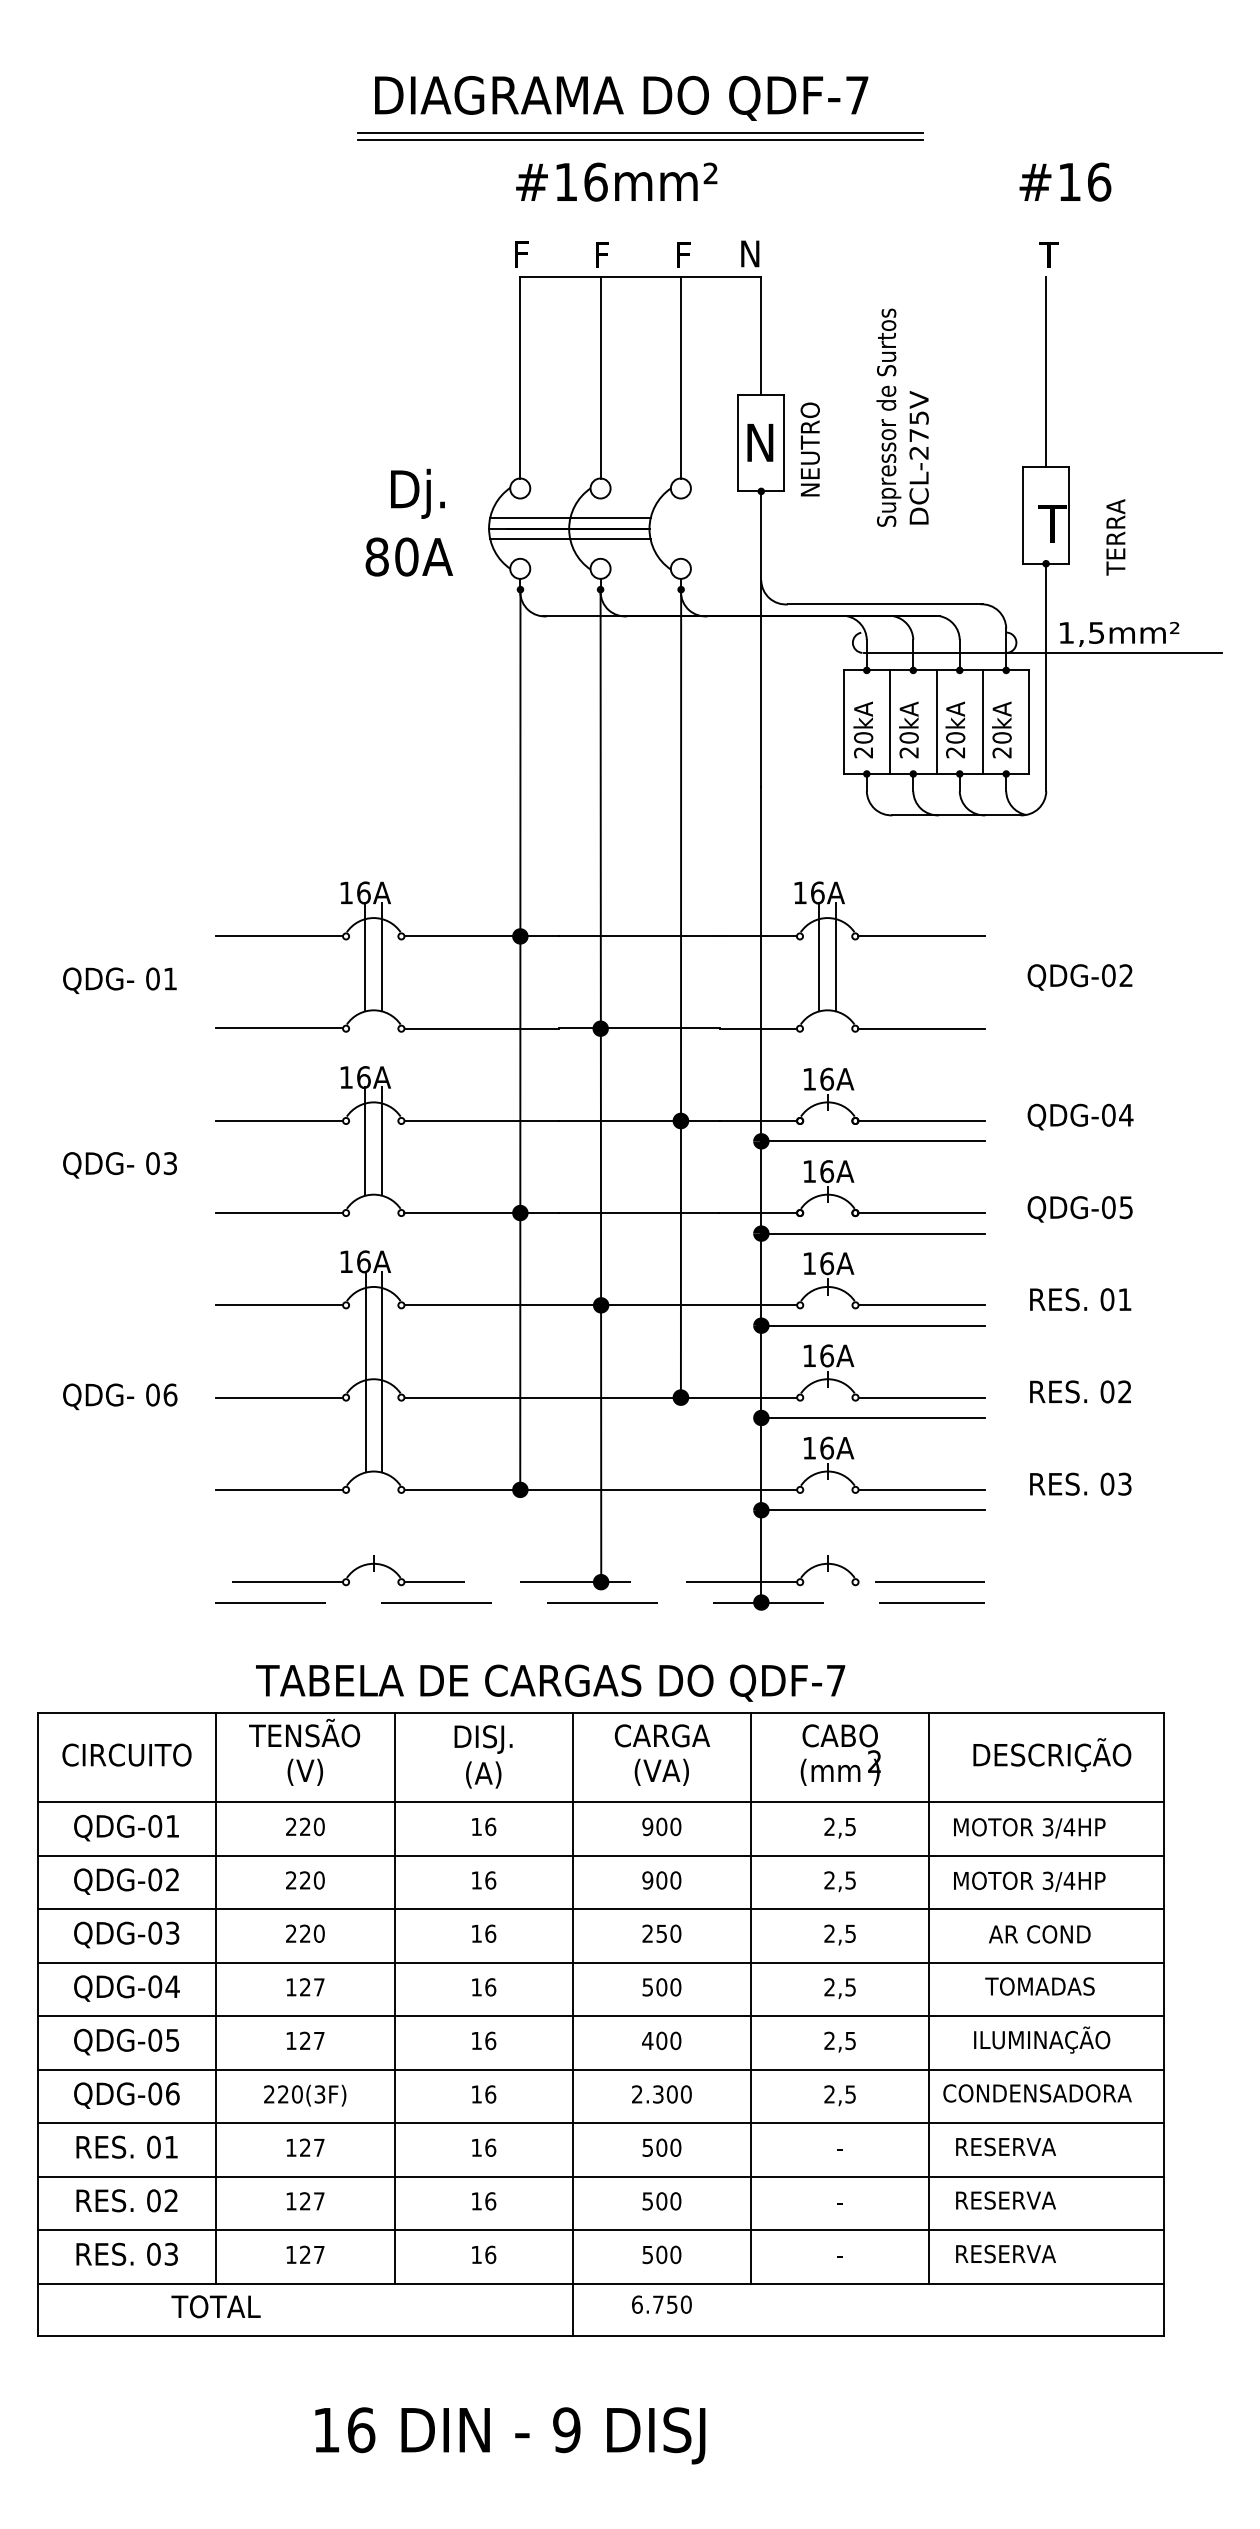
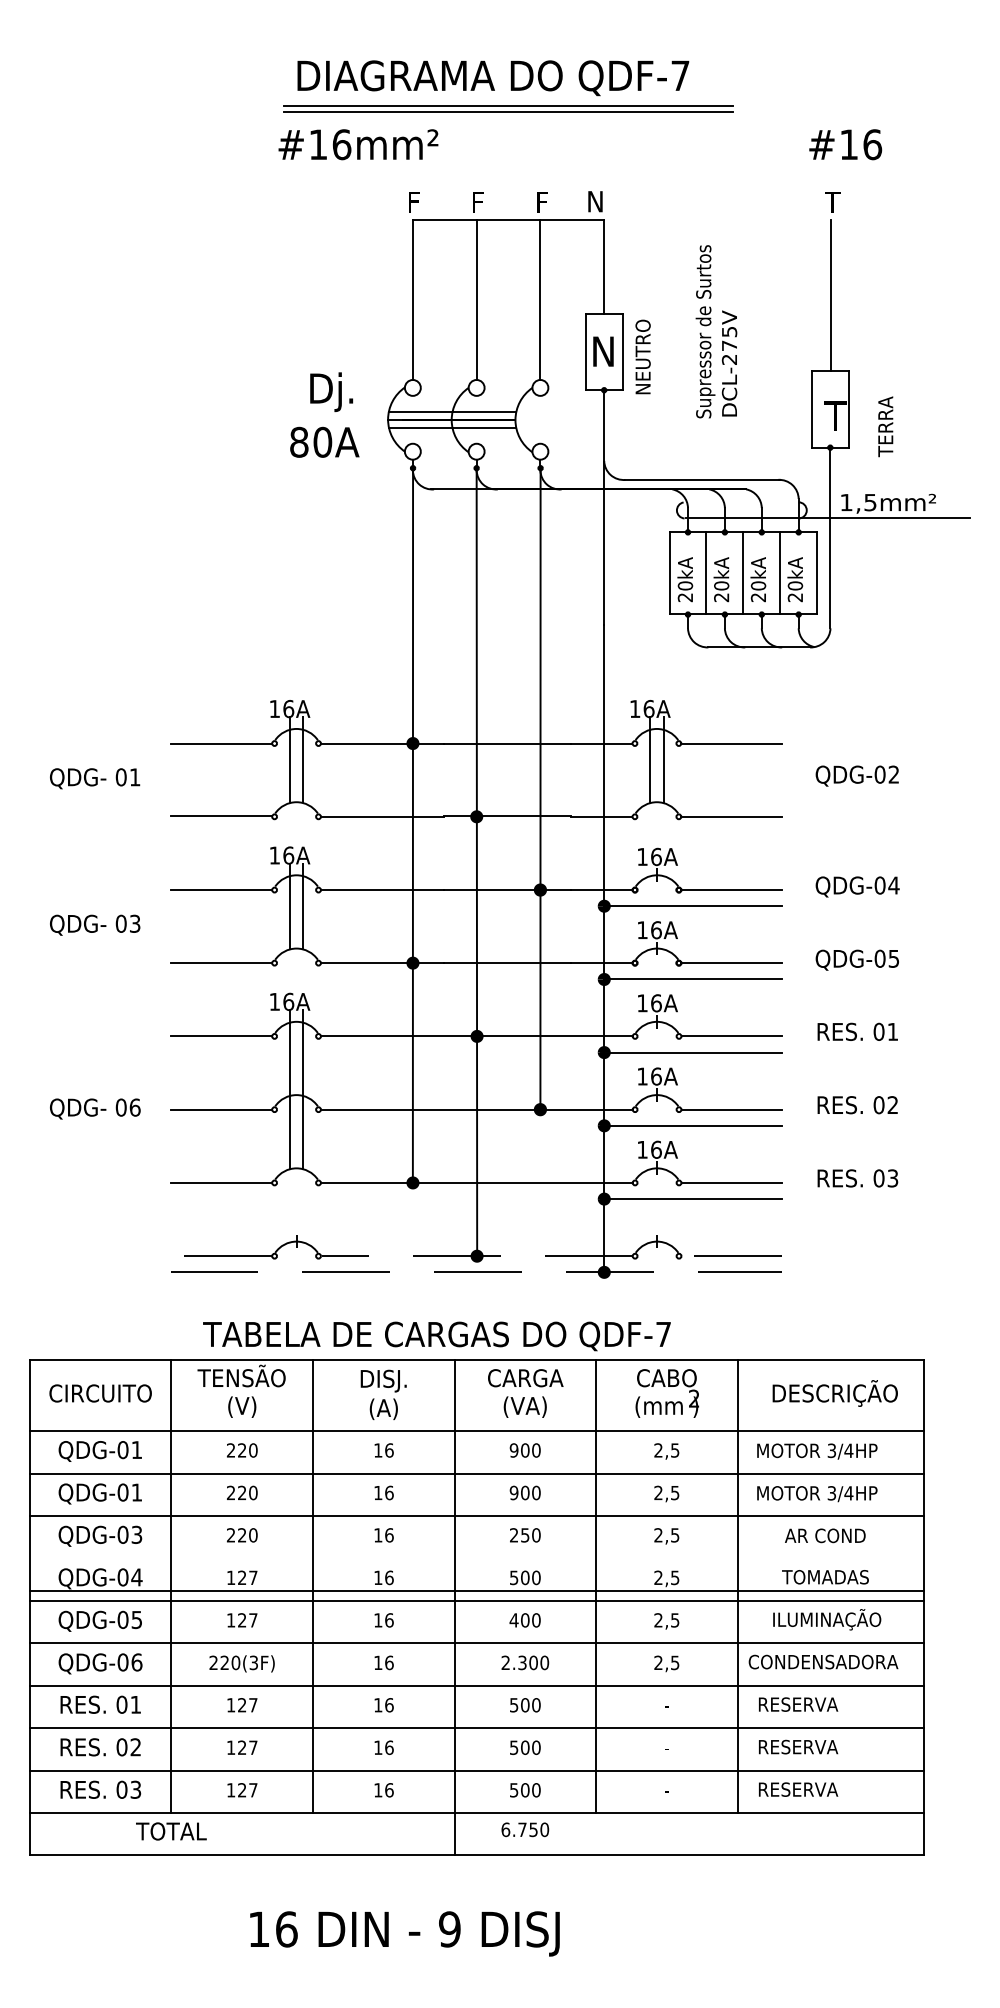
text: (616, 181) -> (358, 144), moved
text: (172, 1879) -> (136, 1492), QDG-02 -> QDG-01
line: (600, 1962) -> (476, 1590), moved

